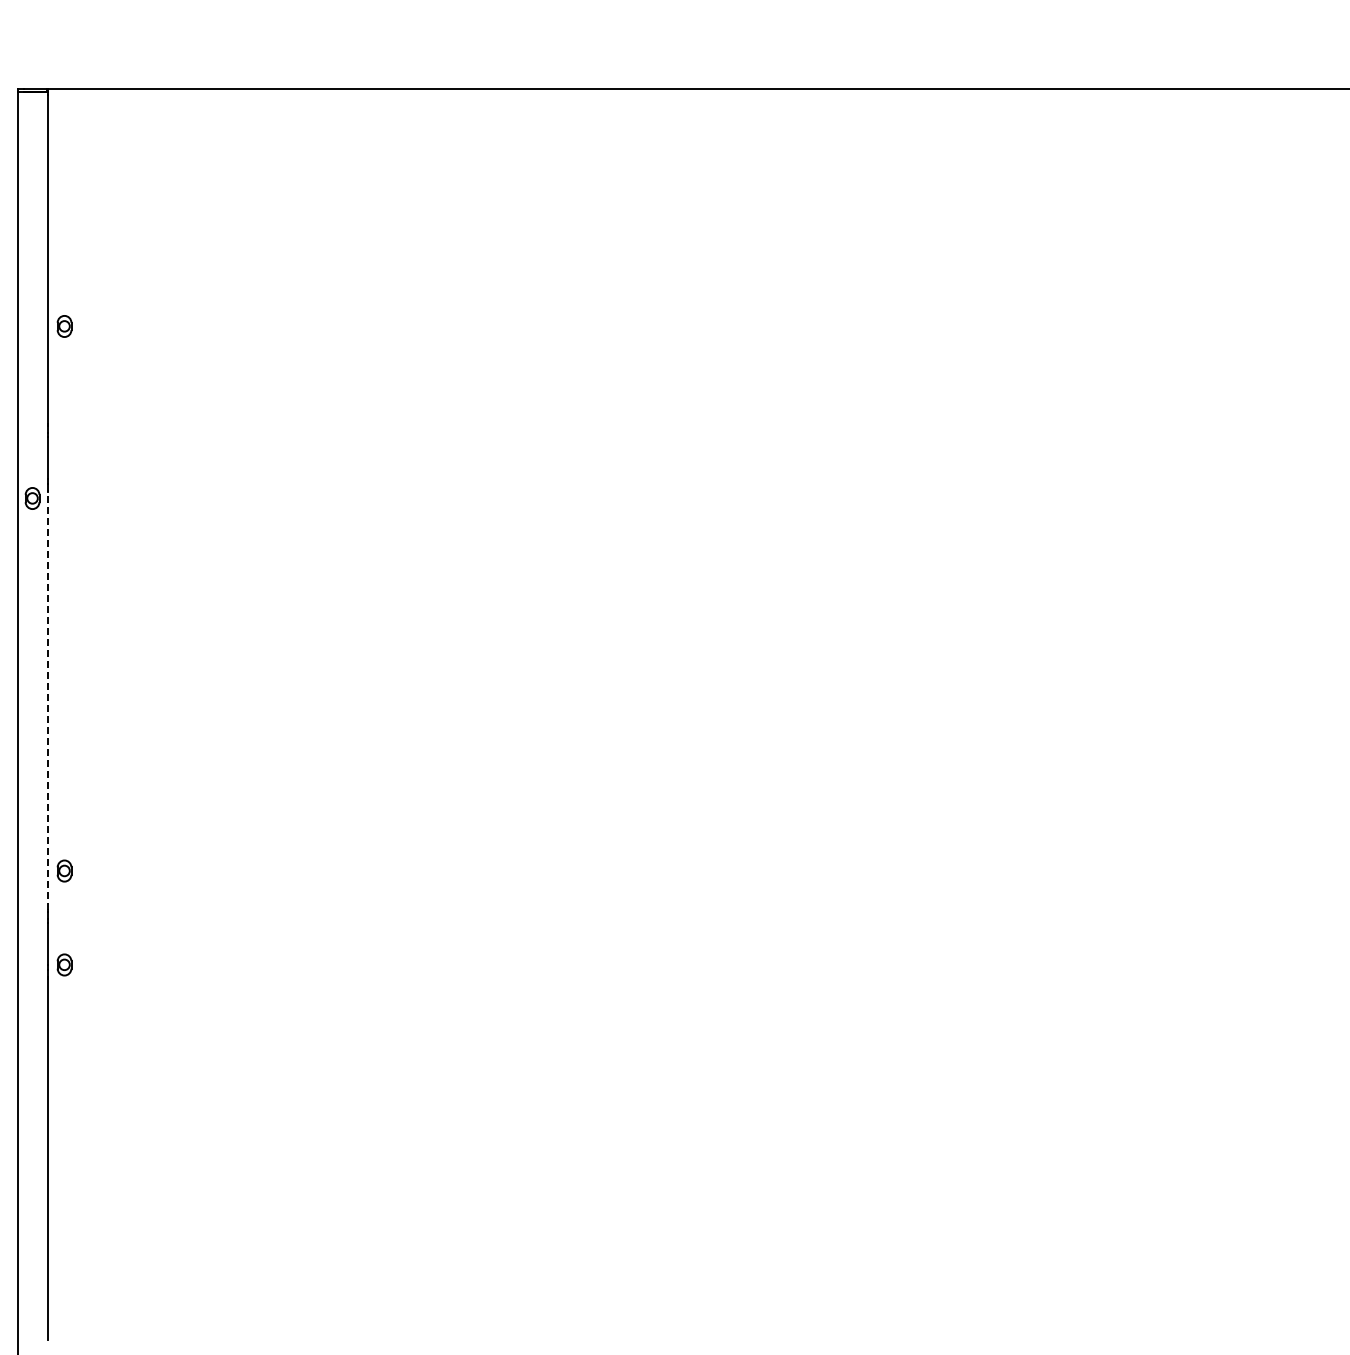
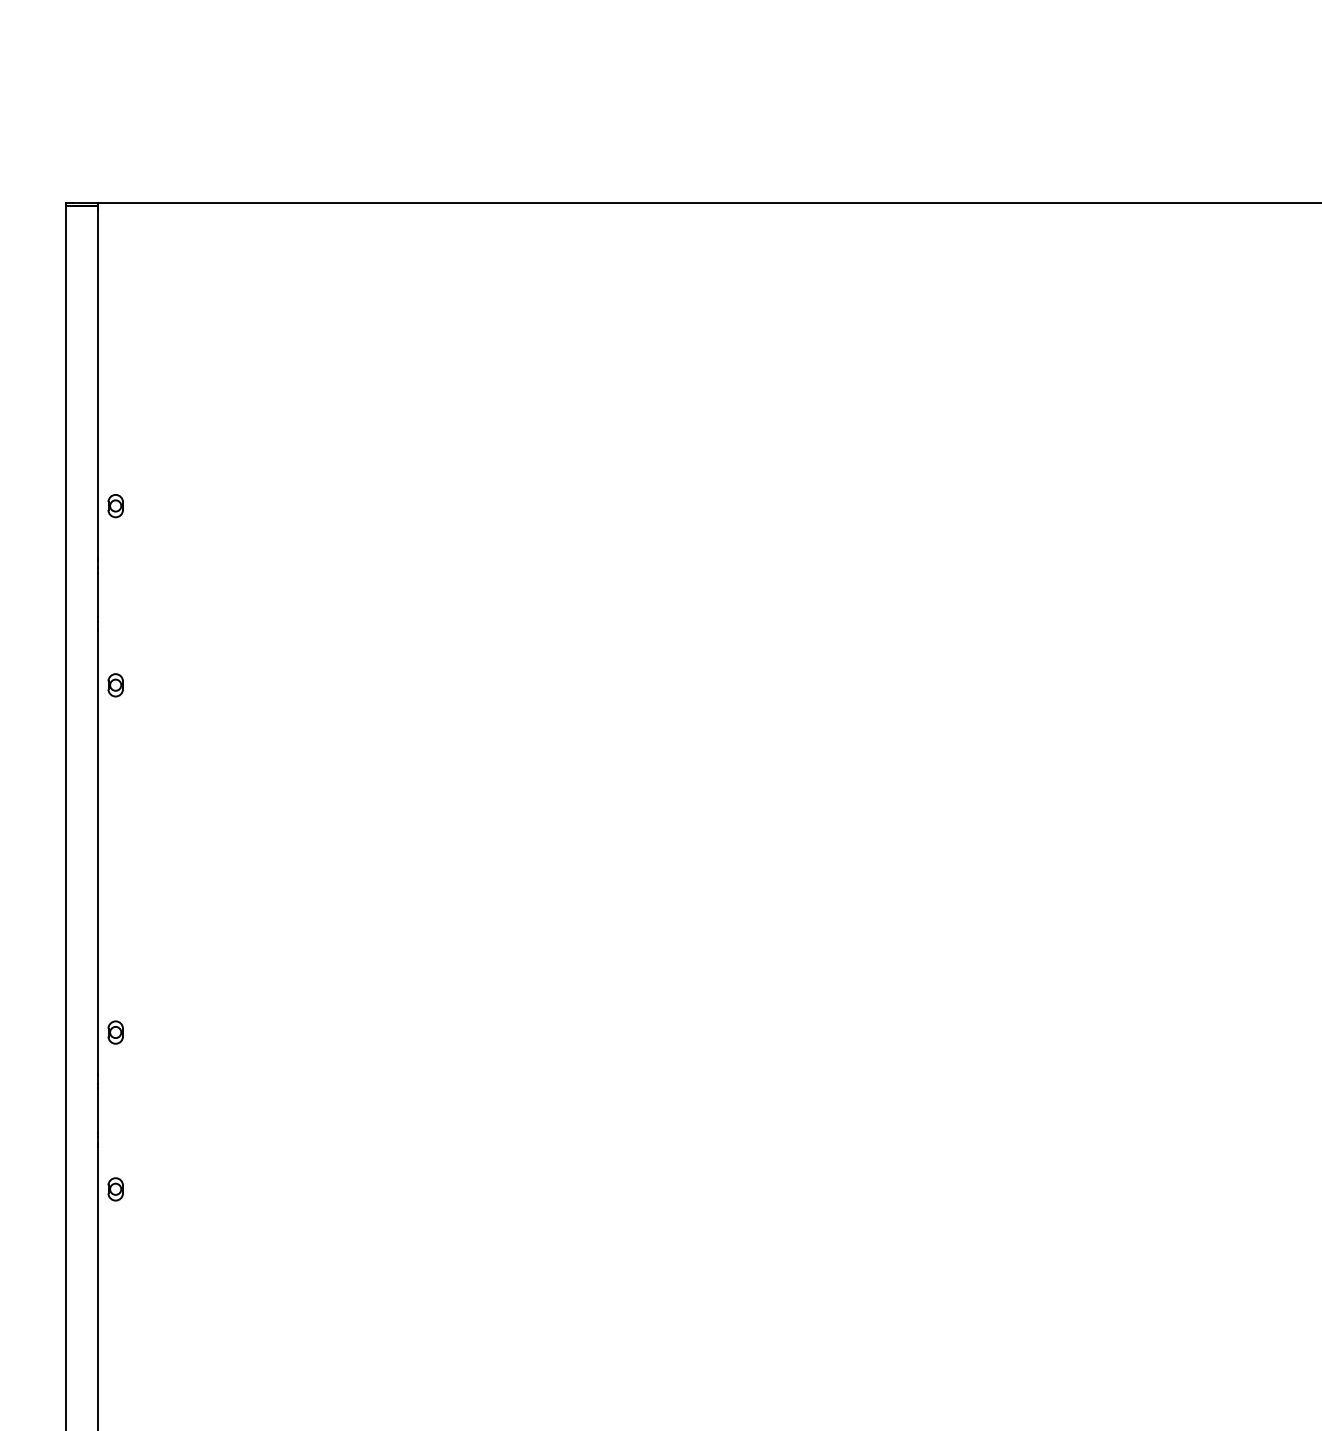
part: (64, 326) -> (115, 506), moved
part: (32, 498) -> (115, 685), moved
line: (47, 701) -> (97, 852), dashed -> solid
part: (64, 964) -> (115, 1188), moved

